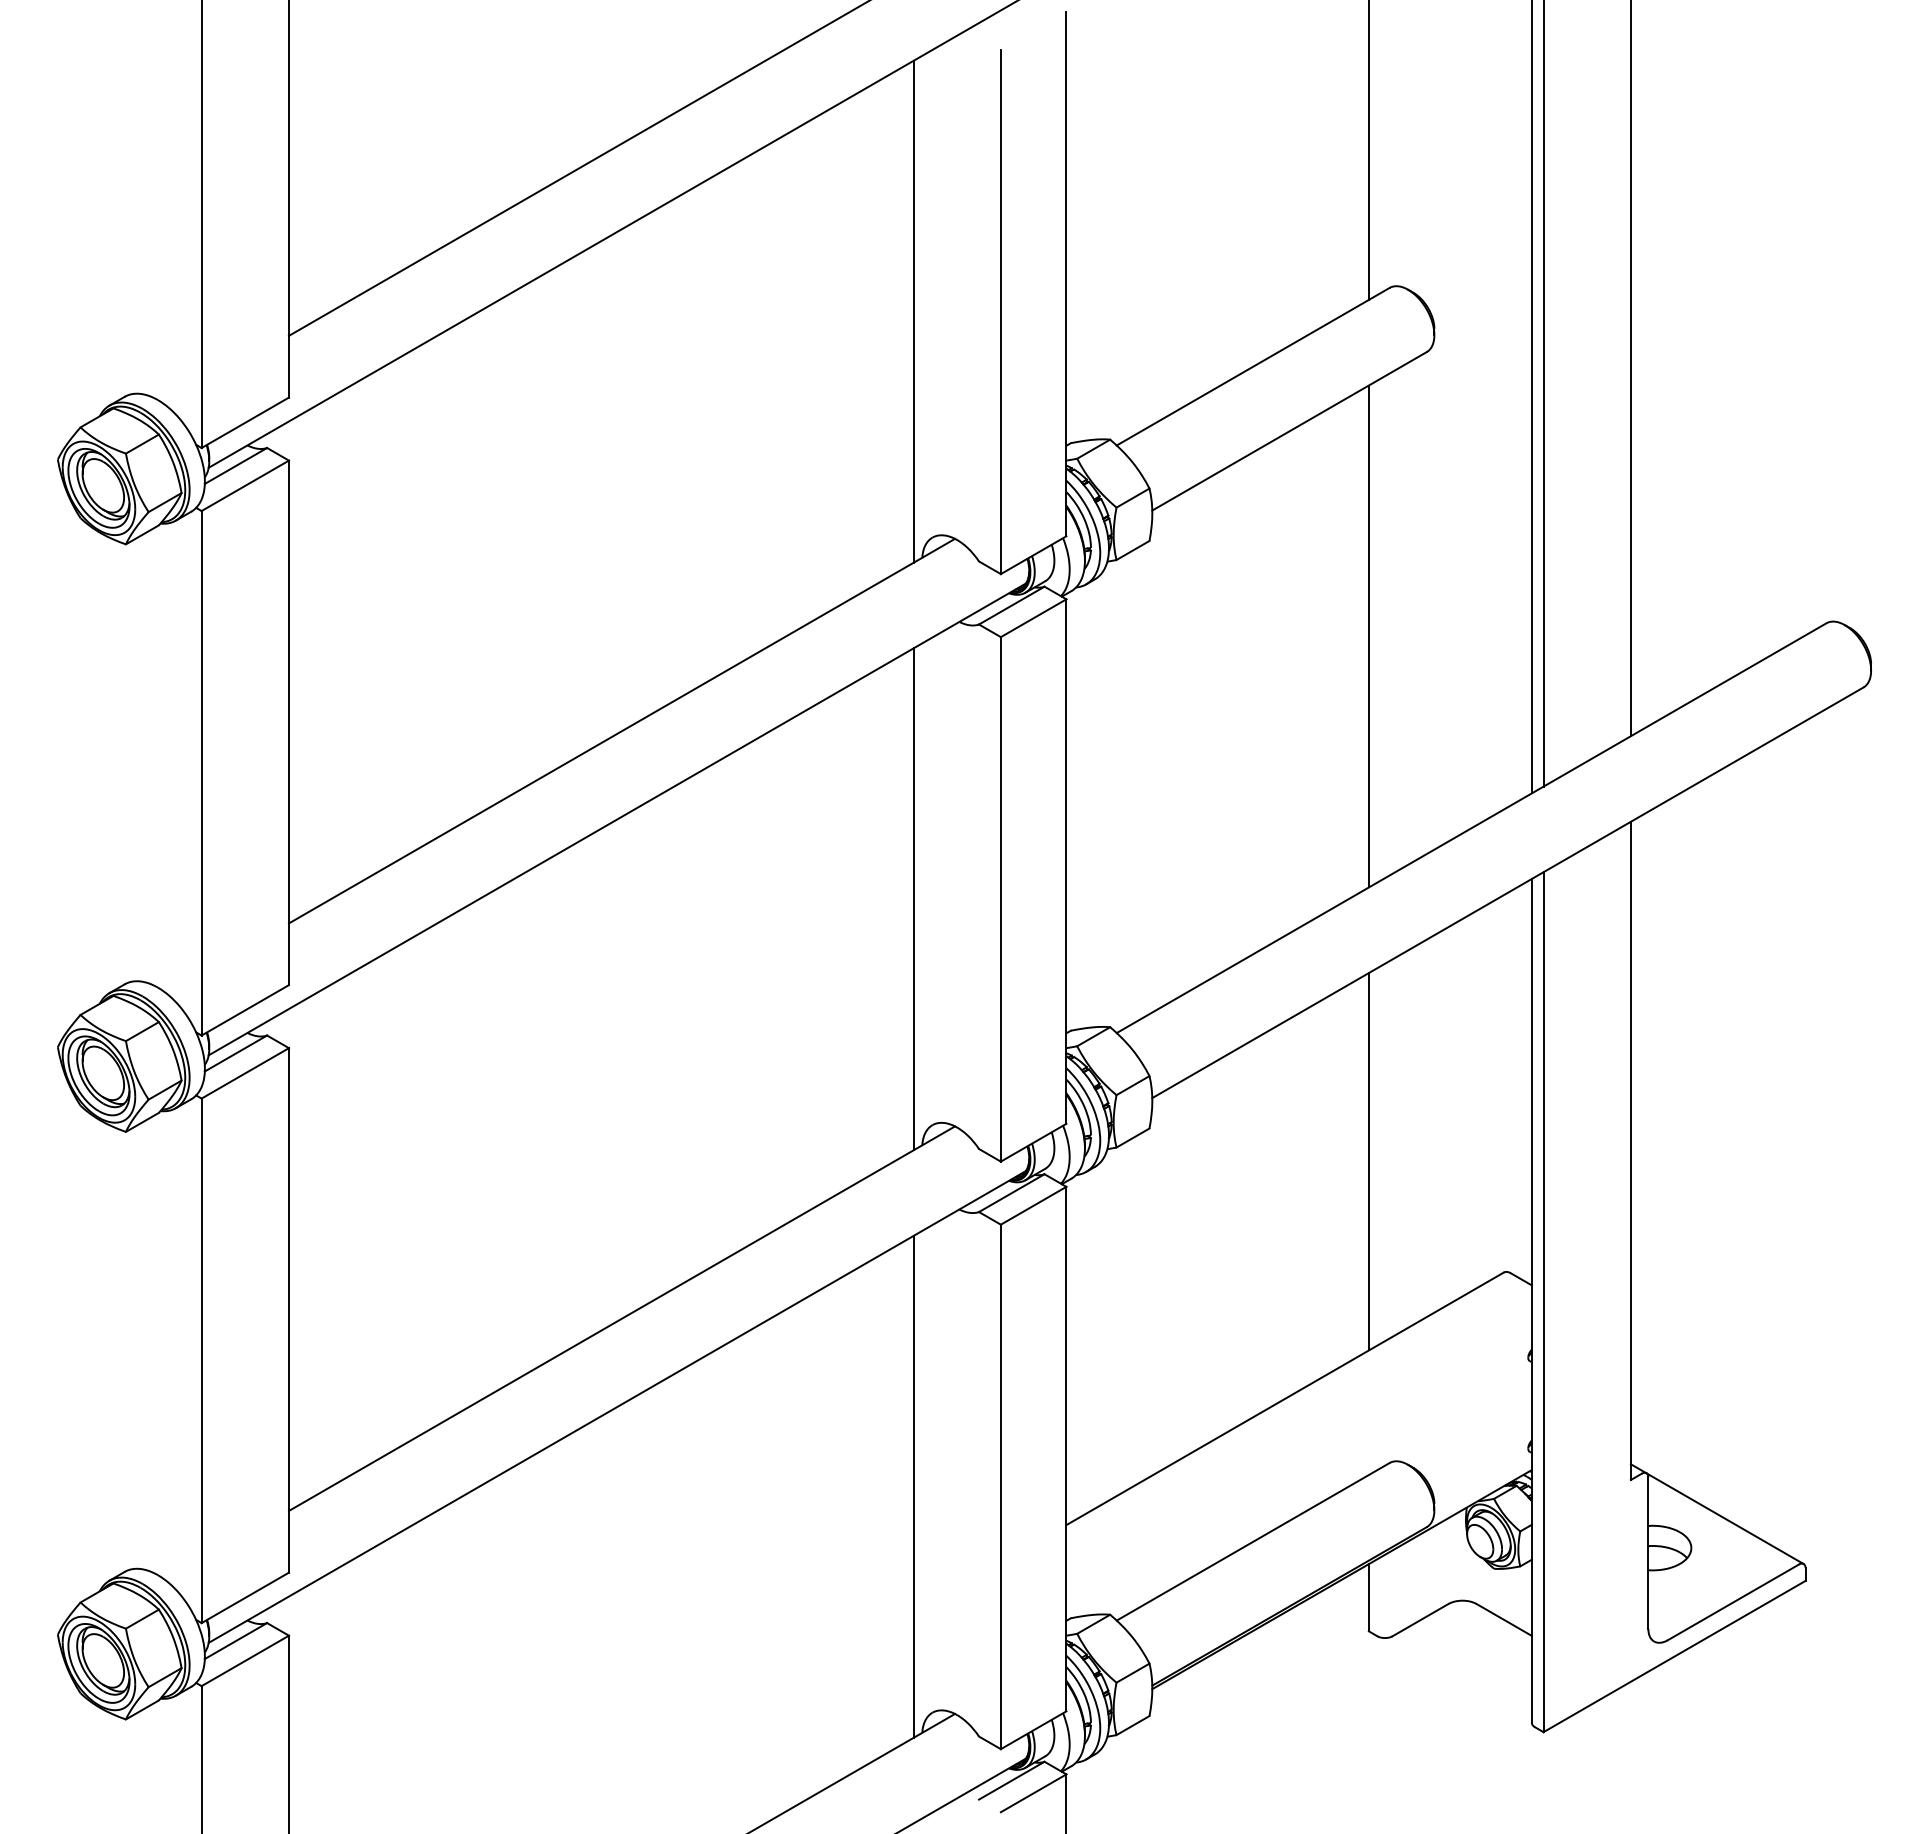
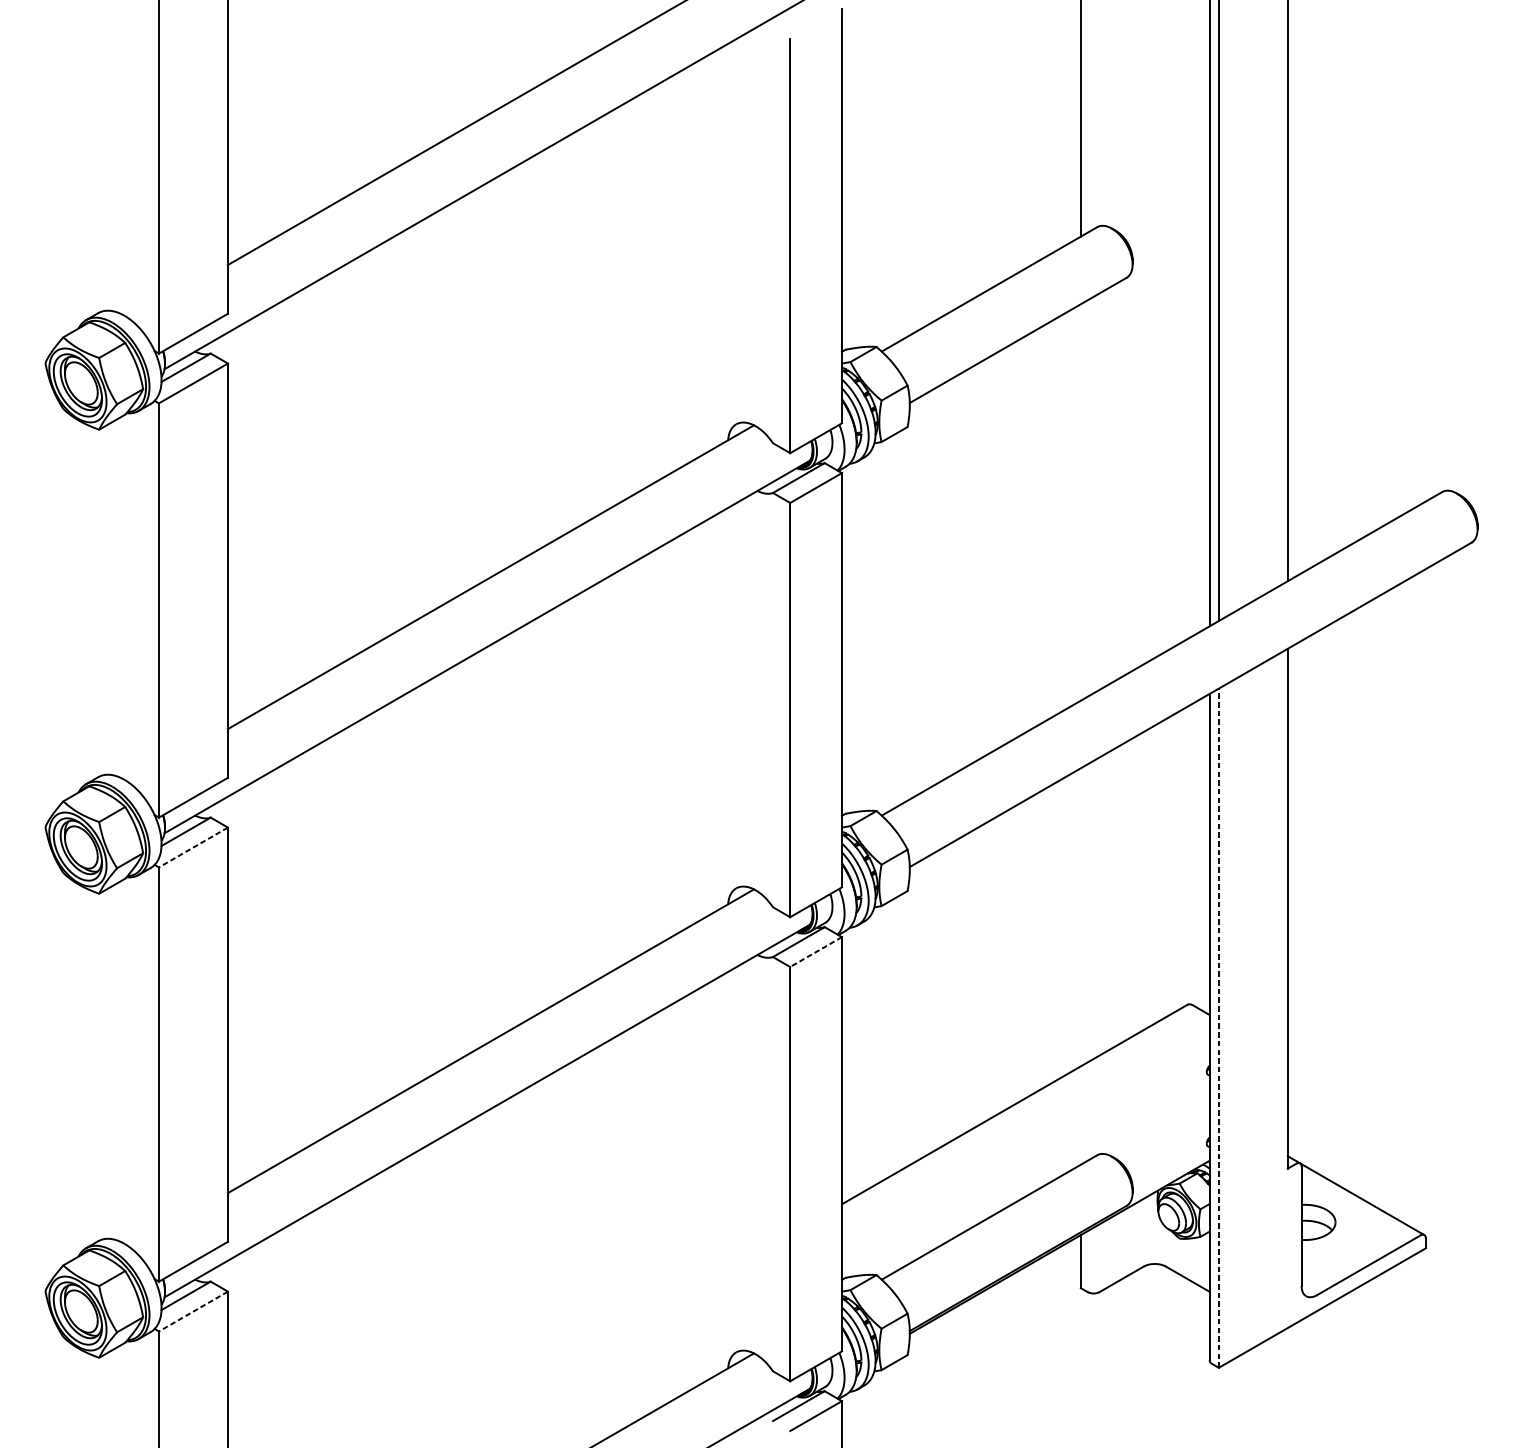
line: (913, 311) -> (721, 245), removed
line: (1368, 636) -> (1080, 502), removed
line: (913, 899) -> (721, 710), removed
line: (244, 1073) -> (192, 847), solid -> dashed
line: (1368, 1161) -> (1080, 917), removed
line: (1033, 1205) -> (815, 951), solid -> dashed
line: (1543, 1302) -> (1218, 1028), solid -> dashed
line: (913, 1486) -> (721, 1173), removed
line: (244, 1661) -> (192, 1312), solid -> dashed

